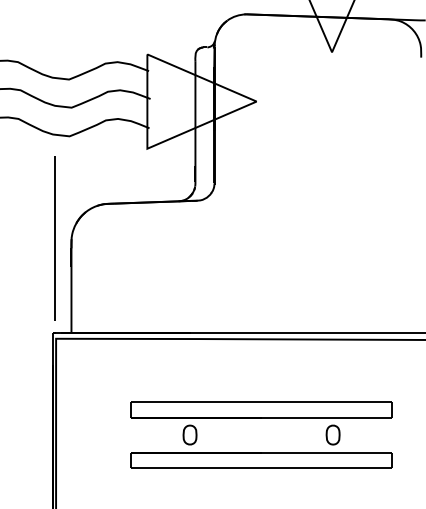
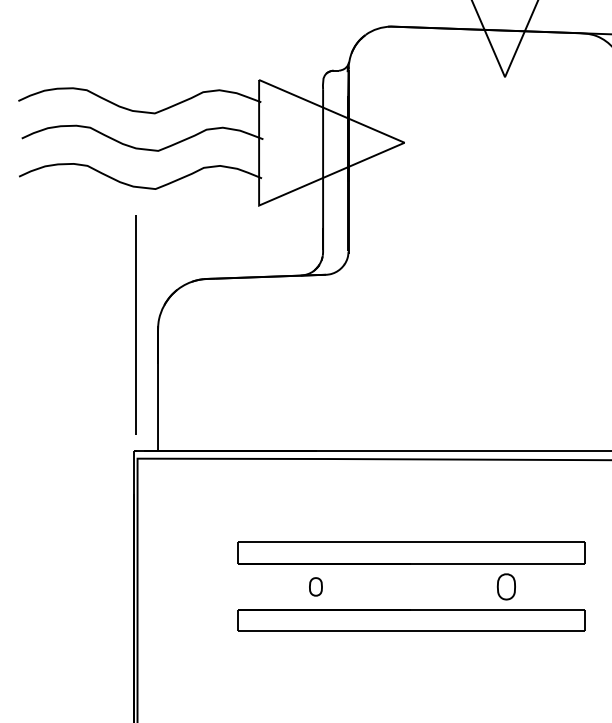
part: (189, 434) -> (315, 586), size x0.7

